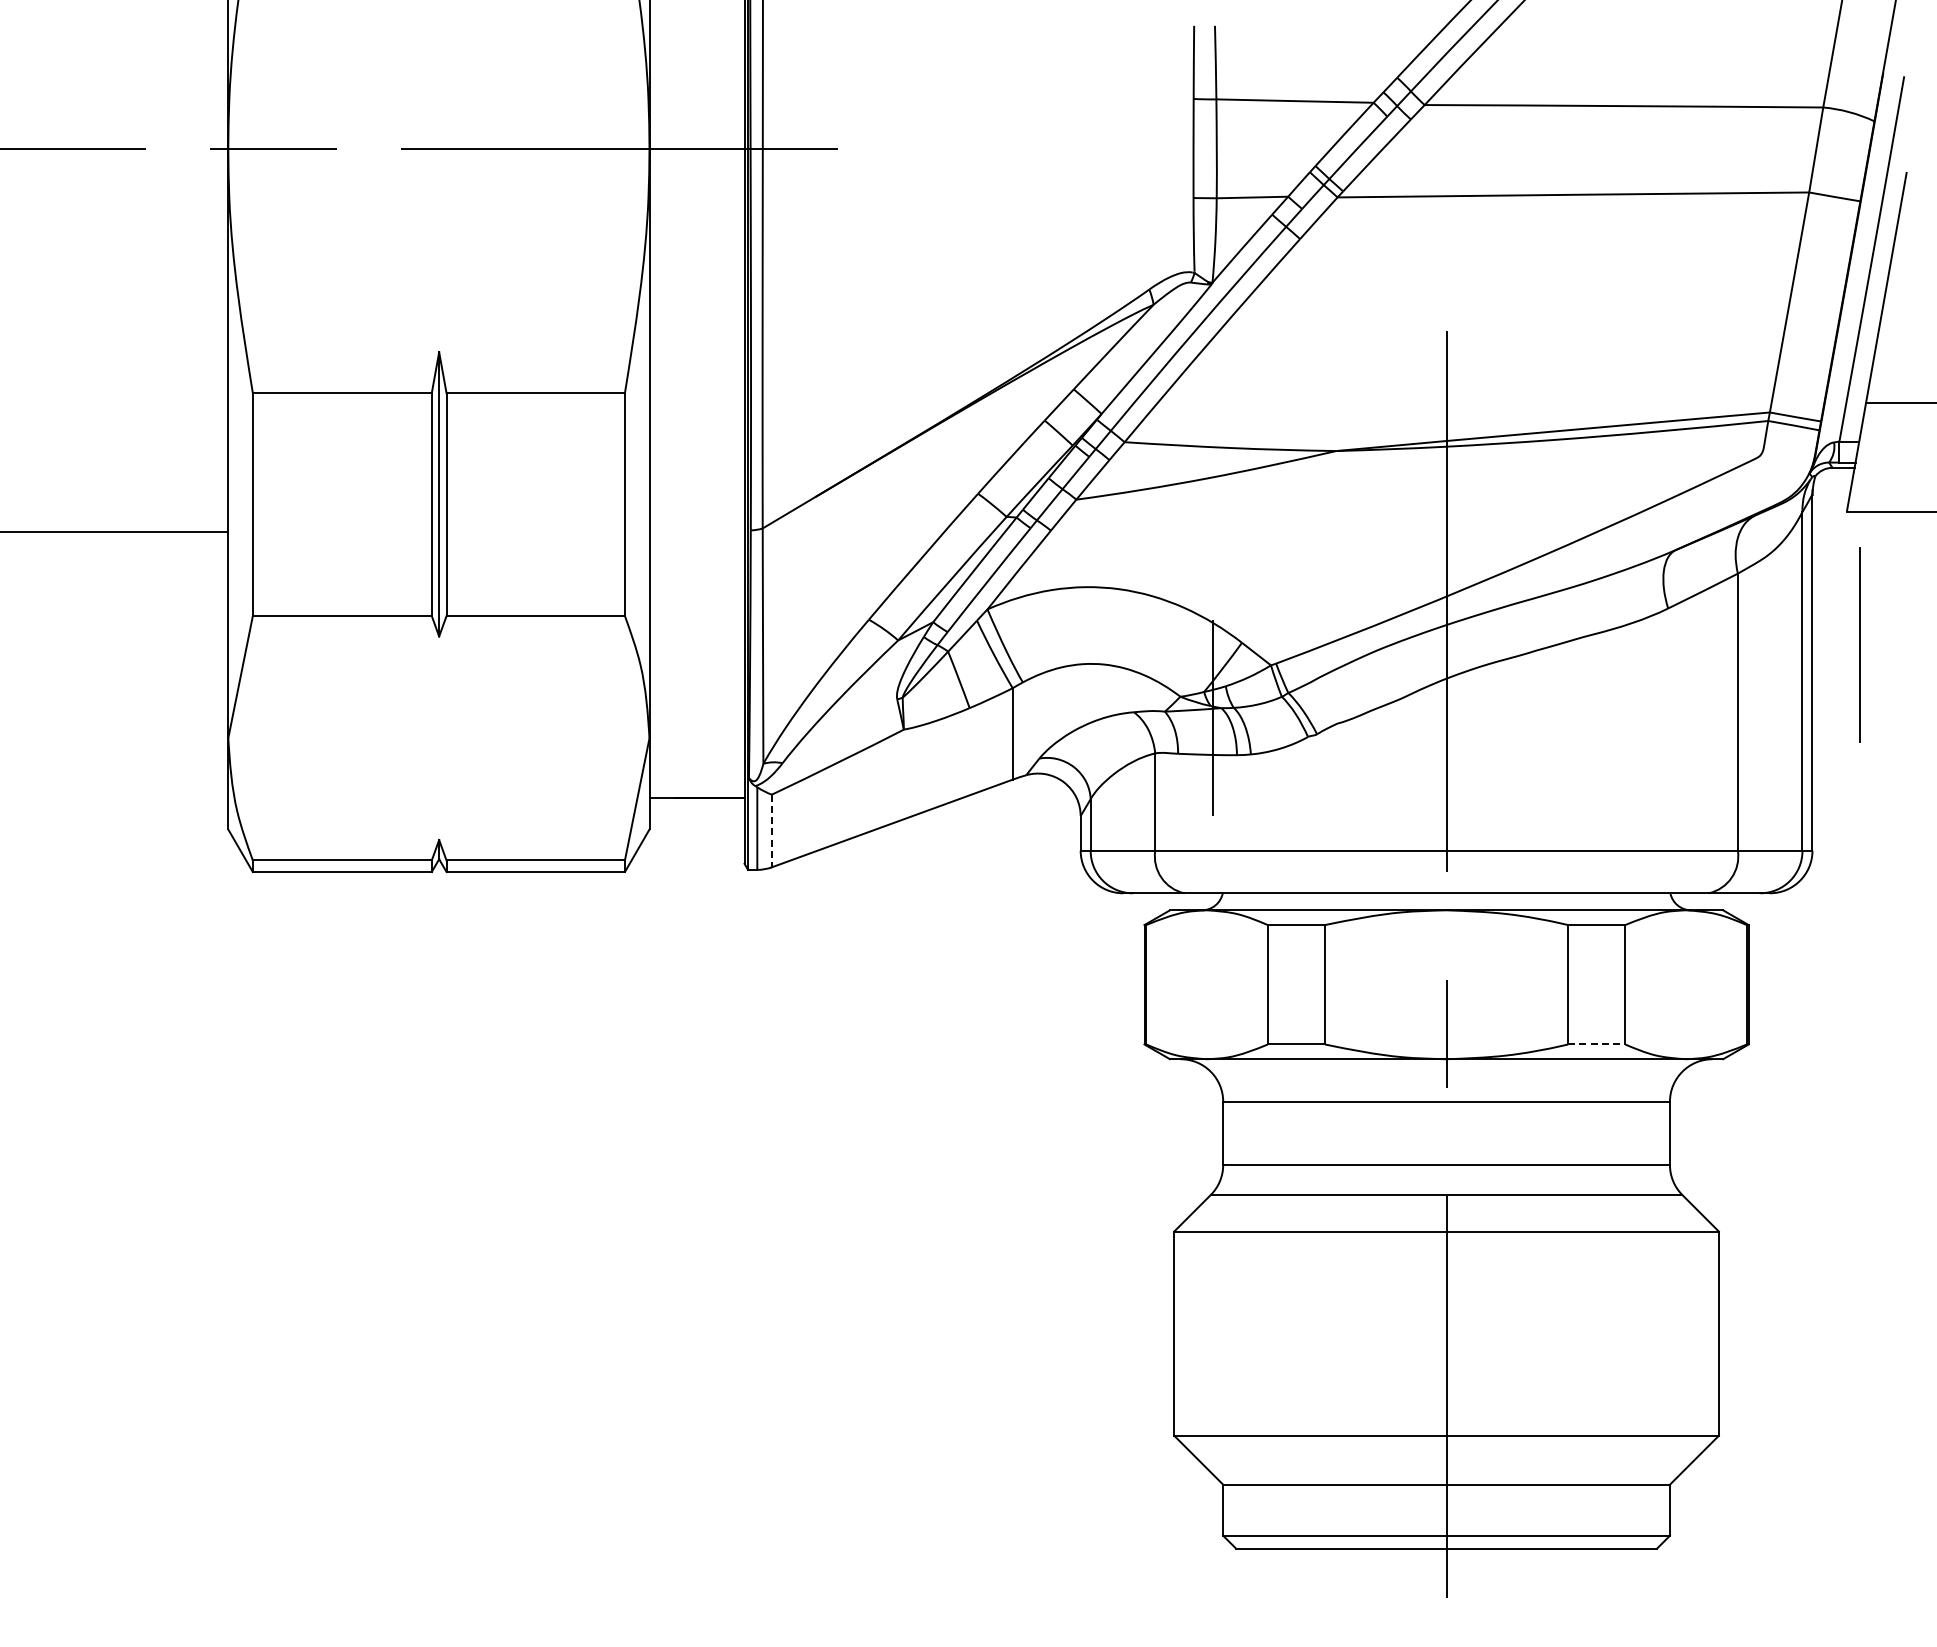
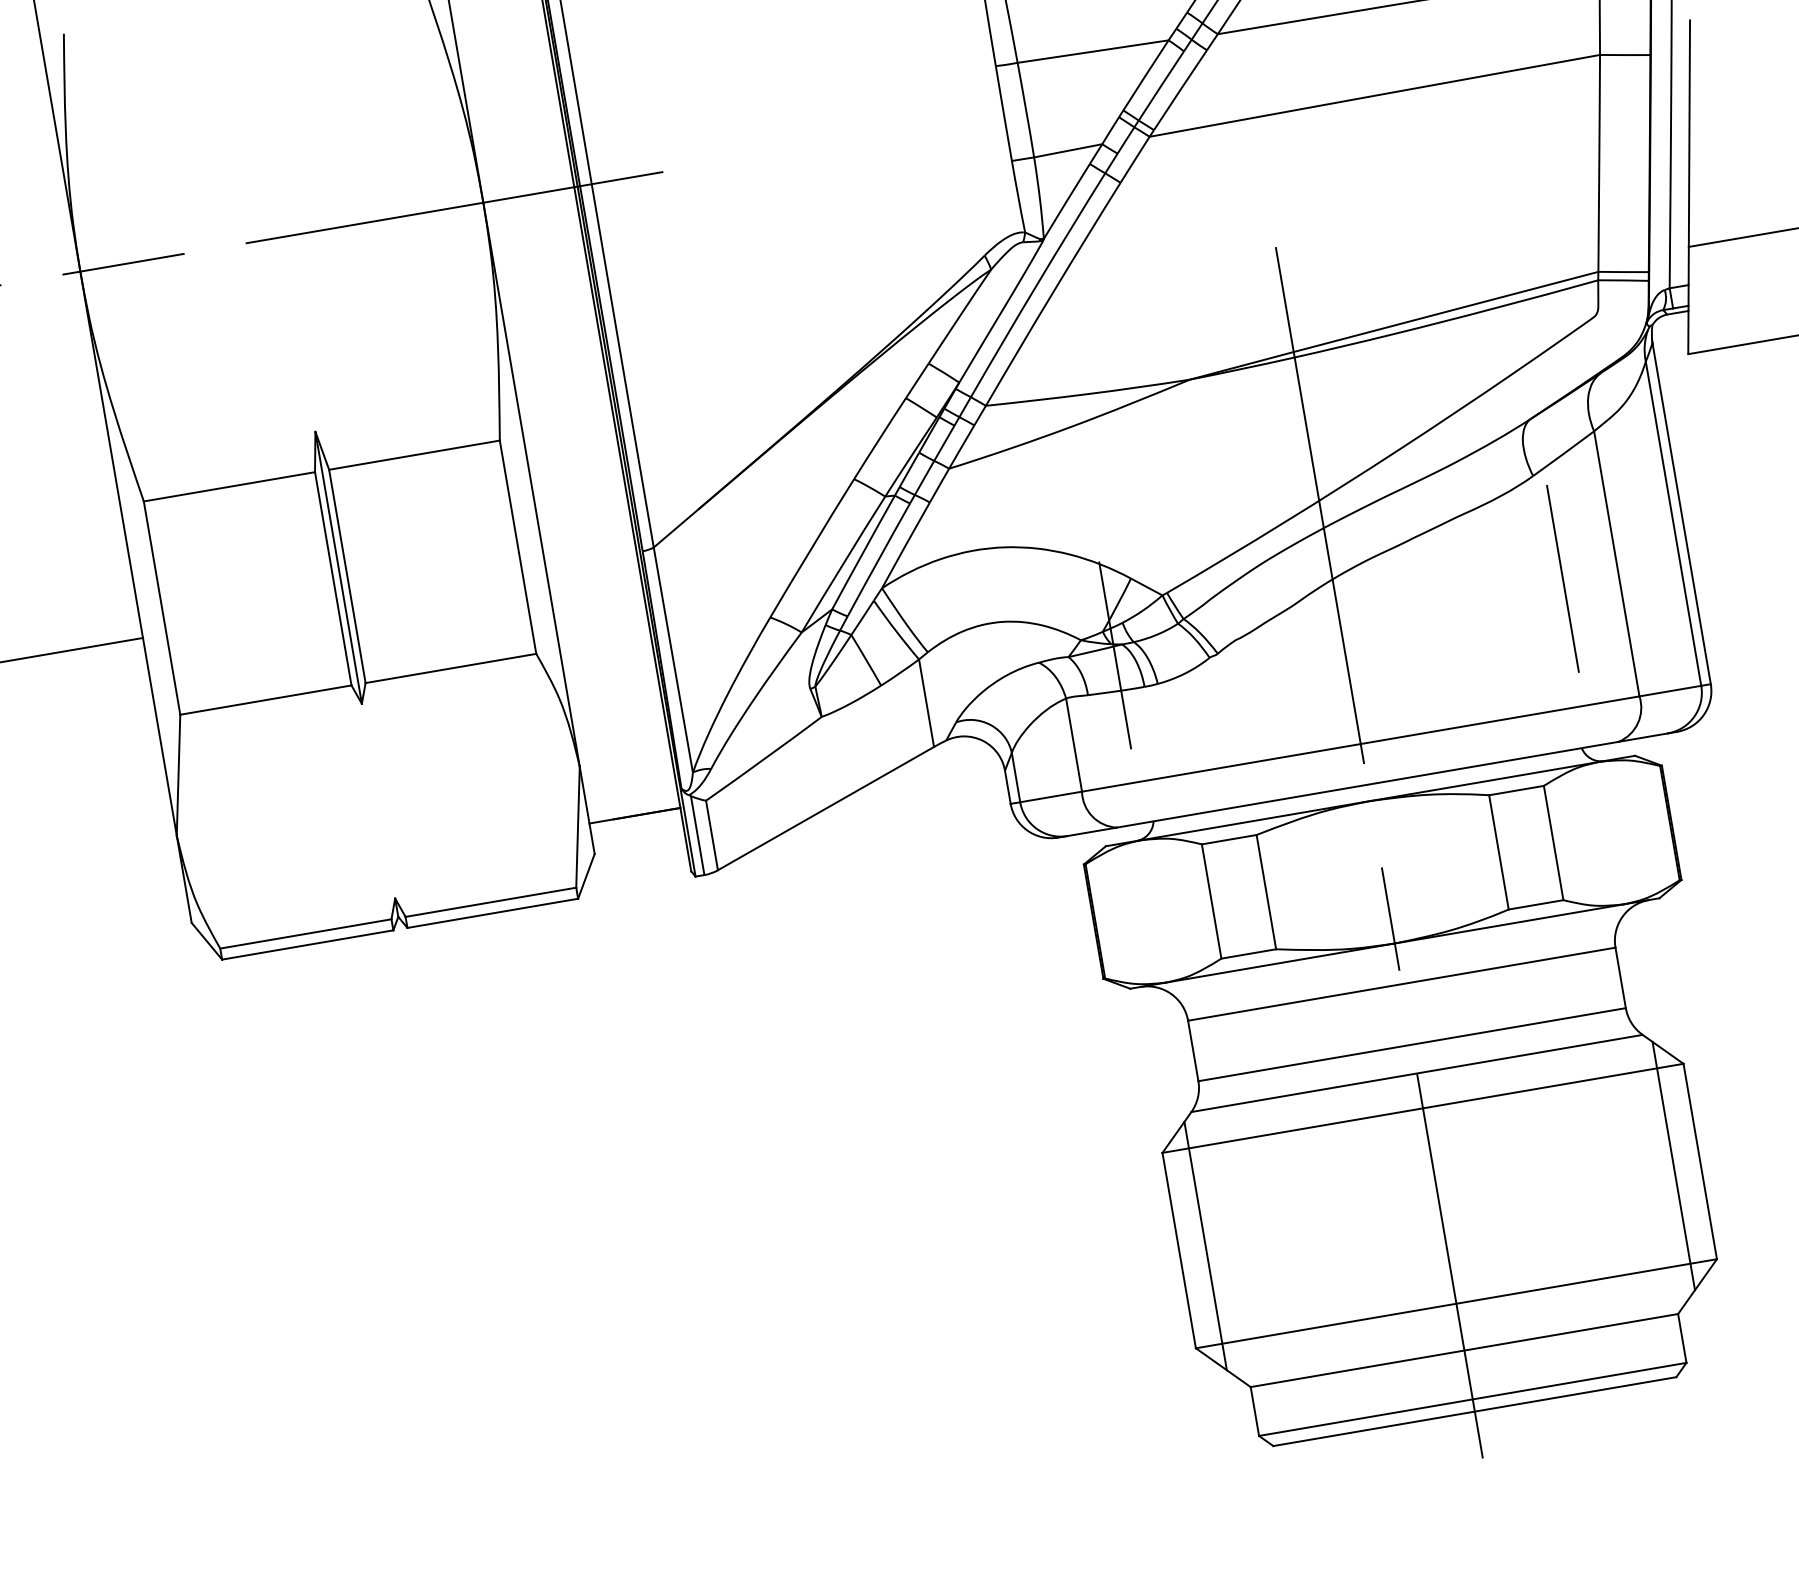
line: (1859, 644) -> (1562, 578), moved
line: (771, 831) -> (711, 836), dashed -> solid
line: (1596, 1044) -> (1535, 904), dashed -> solid
line: (1201, 1333) -> (1205, 1245), added
line: (1691, 1333) -> (1674, 1165), added

